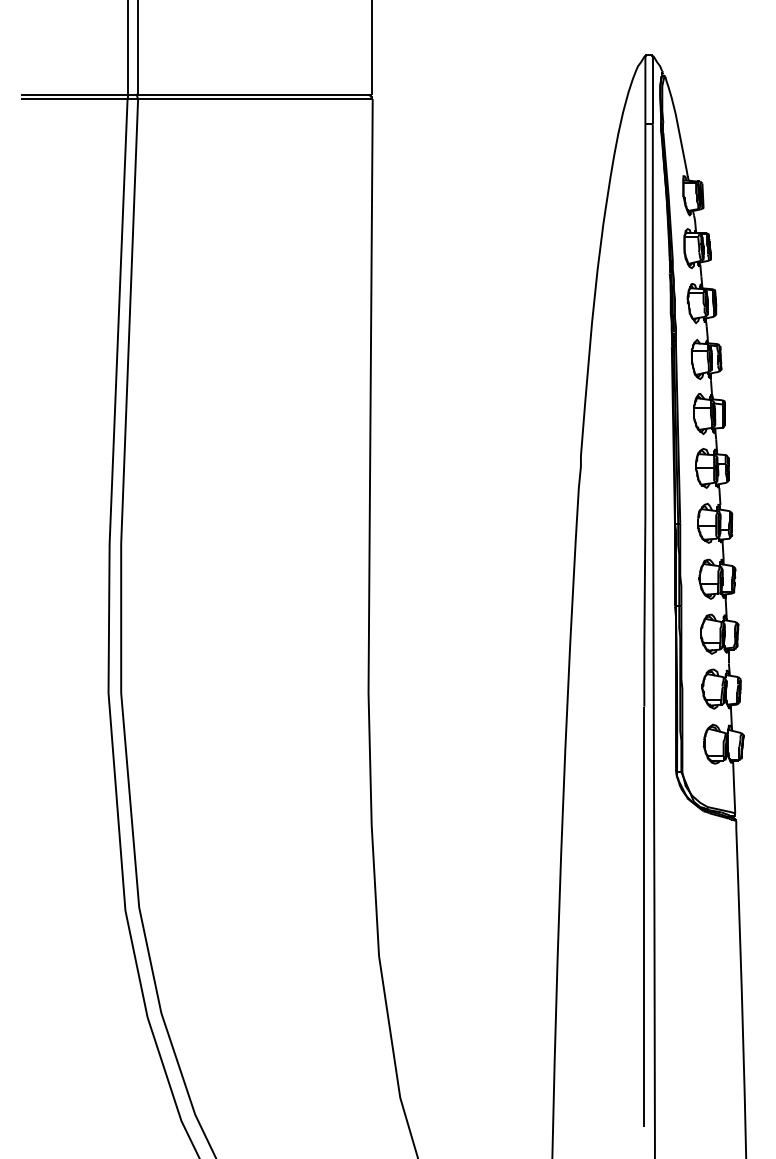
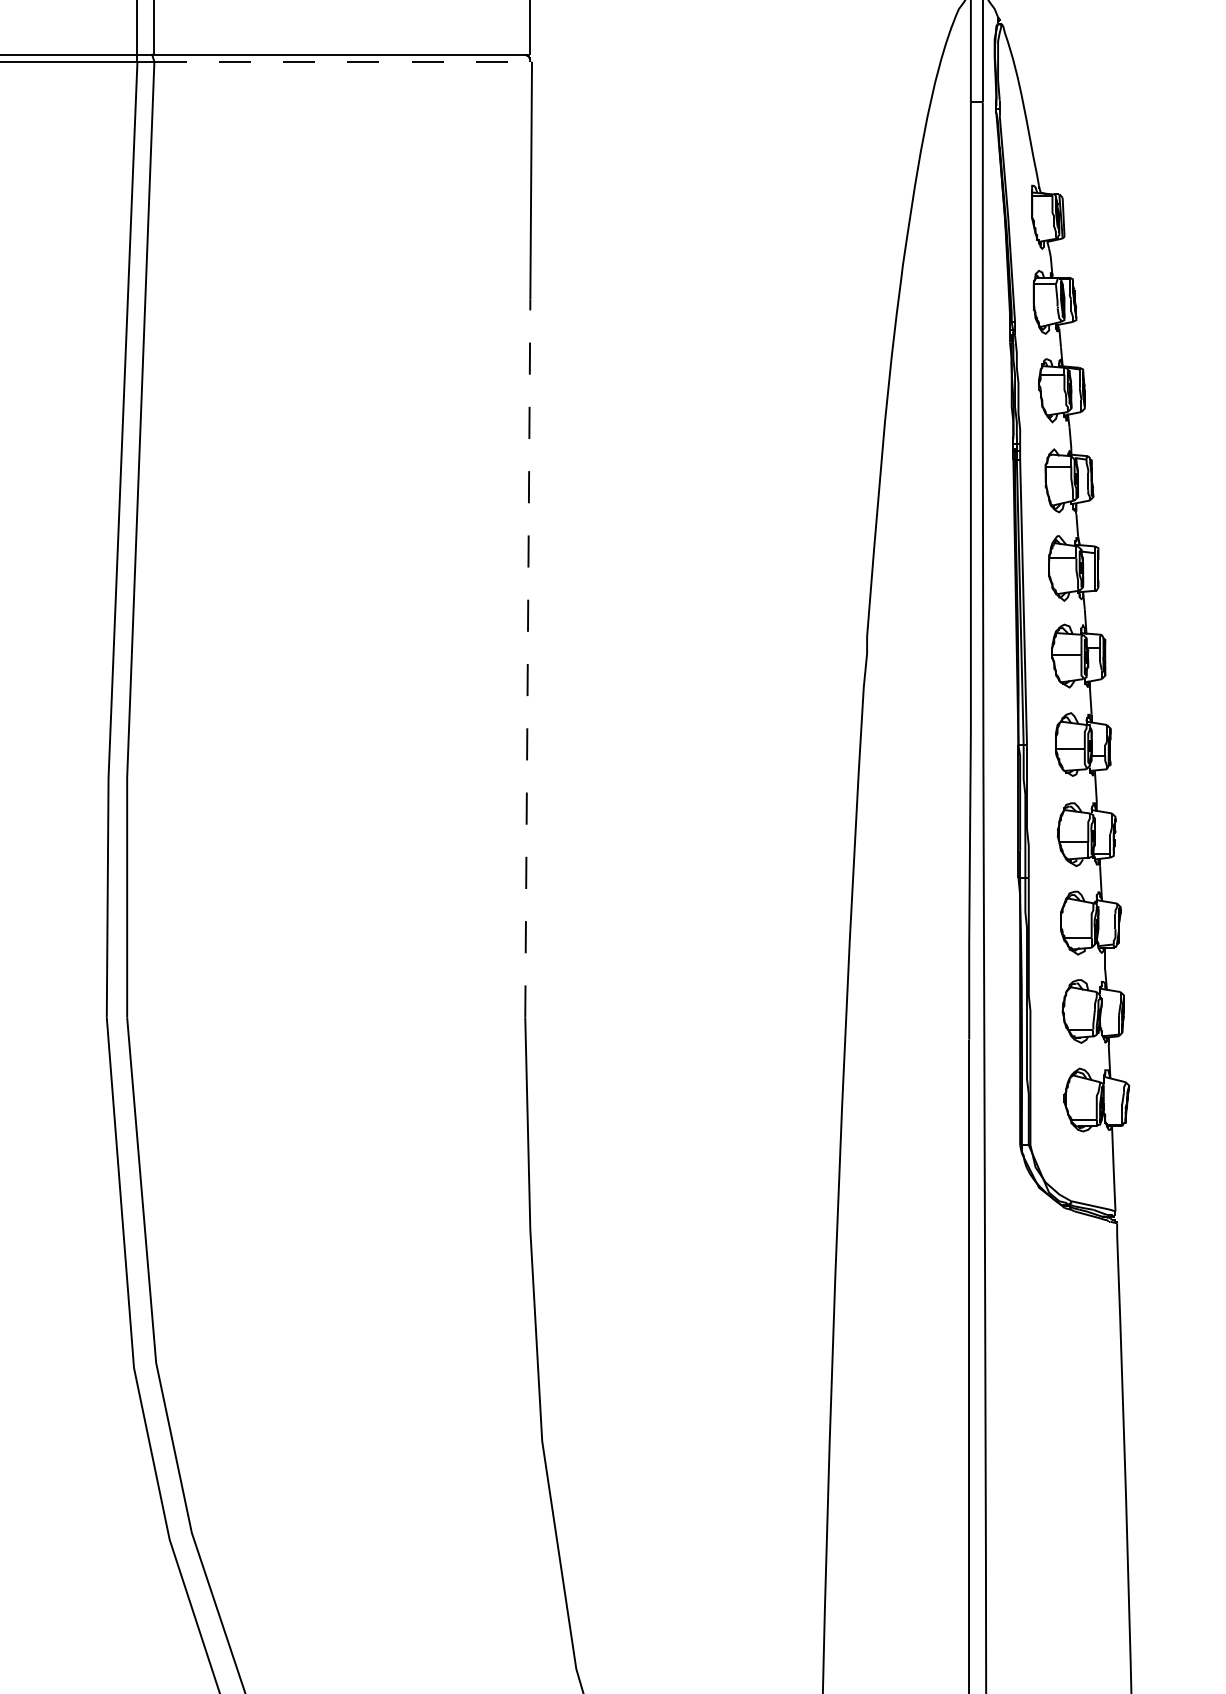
line: (254, 99) -> (341, 62), solid -> dashed
line: (370, 469) -> (528, 657), solid -> dashed

